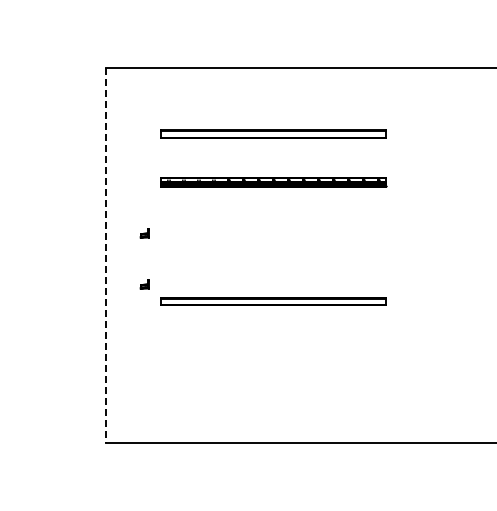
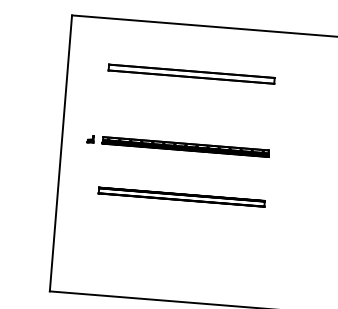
part: (273, 182) -> (185, 147), moved
line: (106, 255) -> (61, 153), dashed -> solid
part: (144, 284) -> (87, 177), removed

